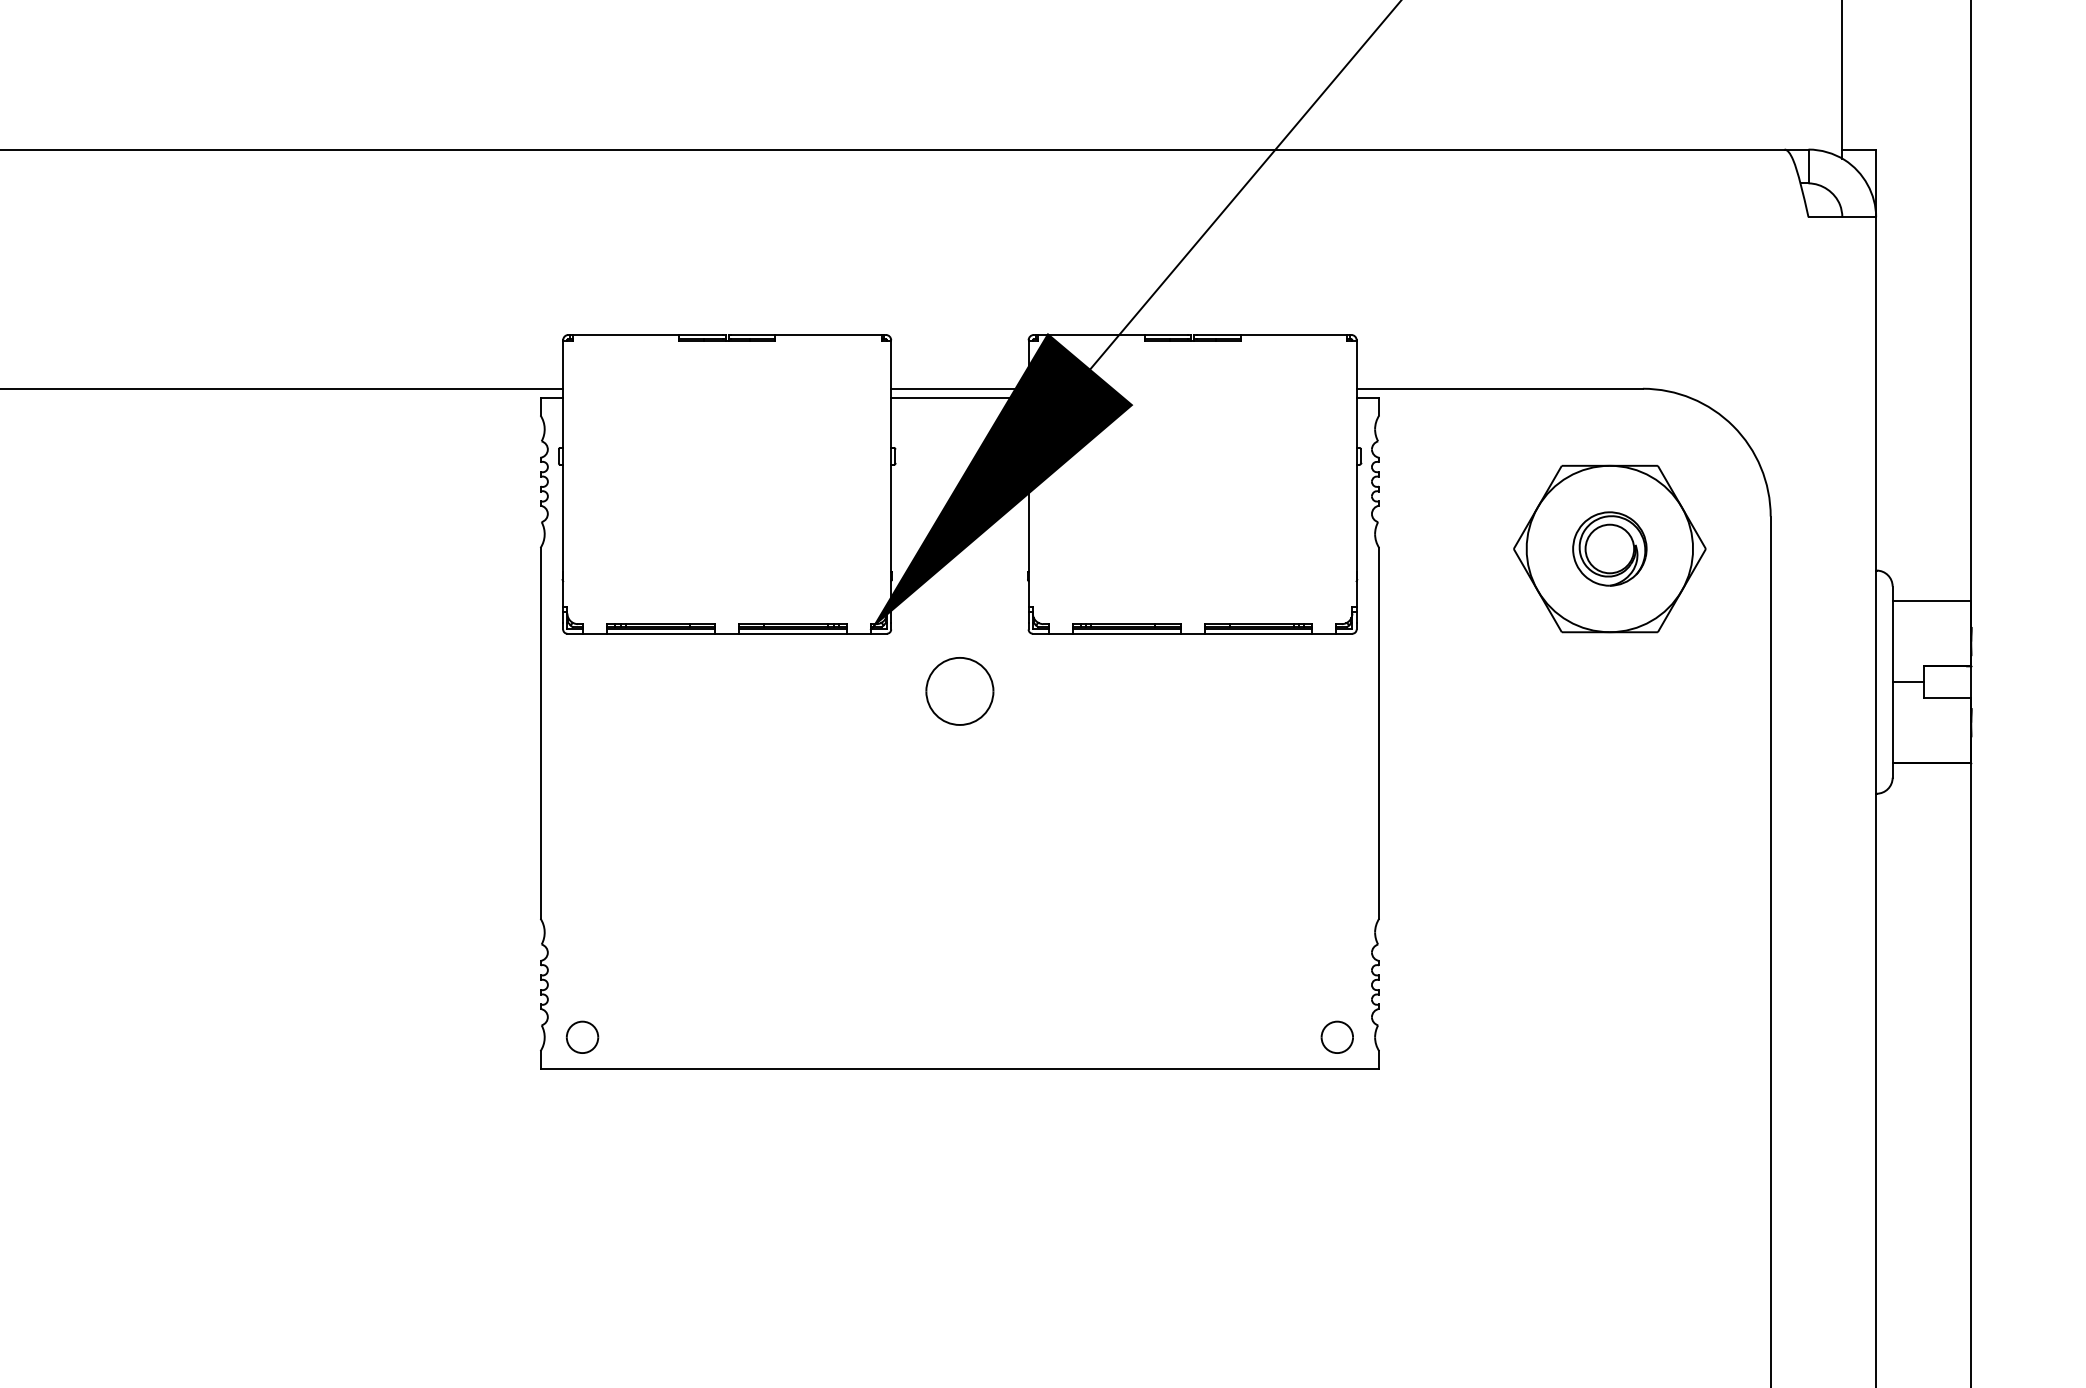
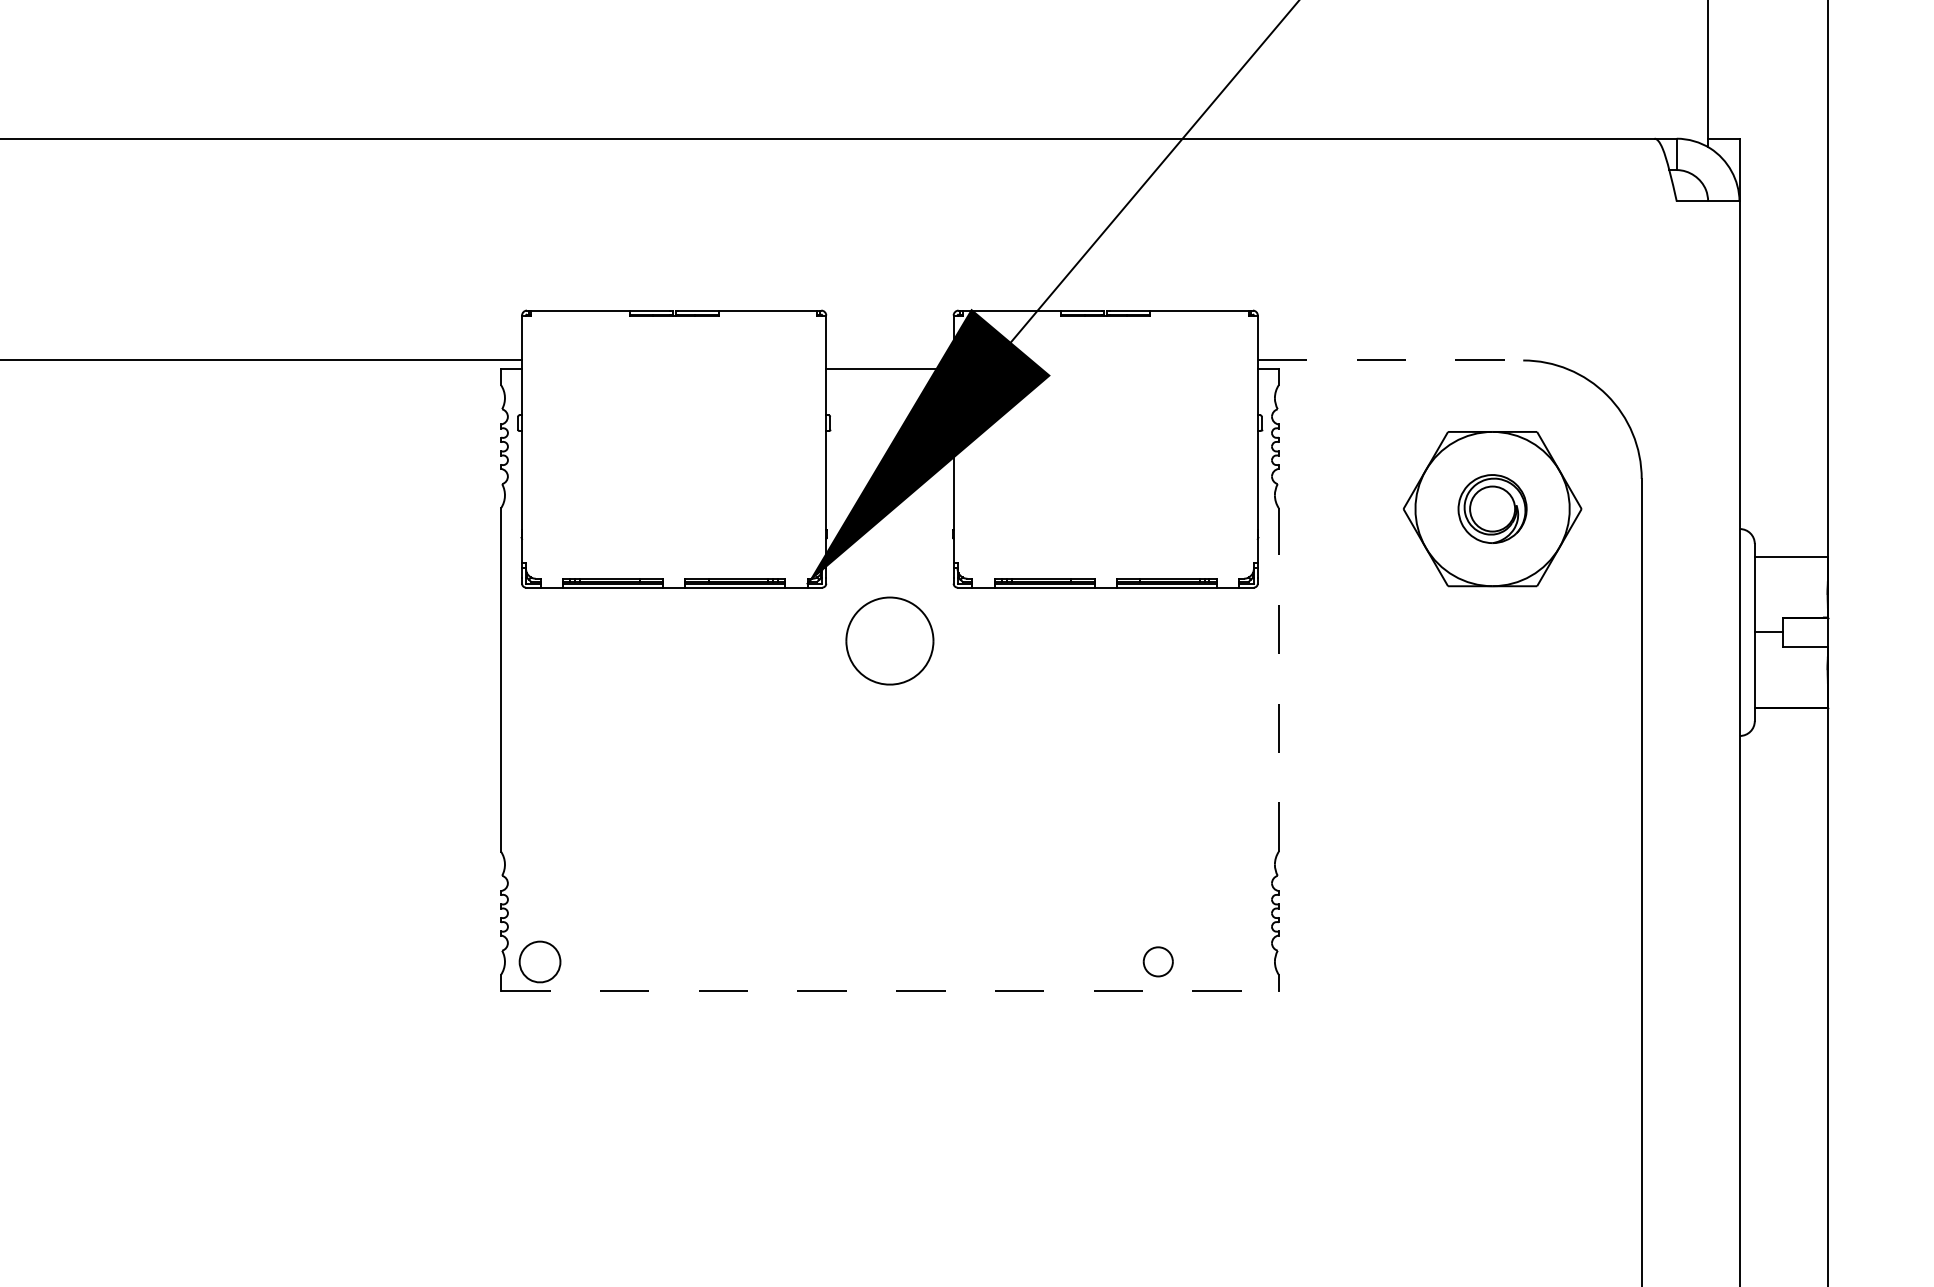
line: (959, 388) -> (889, 360), removed
line: (1500, 388) -> (1391, 360), solid -> dashed
part: (959, 691) -> (889, 641), size x1.4
line: (1379, 732) -> (1279, 679), solid -> dashed
part: (582, 1036) -> (540, 961), size x1.4
part: (1336, 1036) -> (1157, 961), moved
line: (960, 1068) -> (890, 990), solid -> dashed

